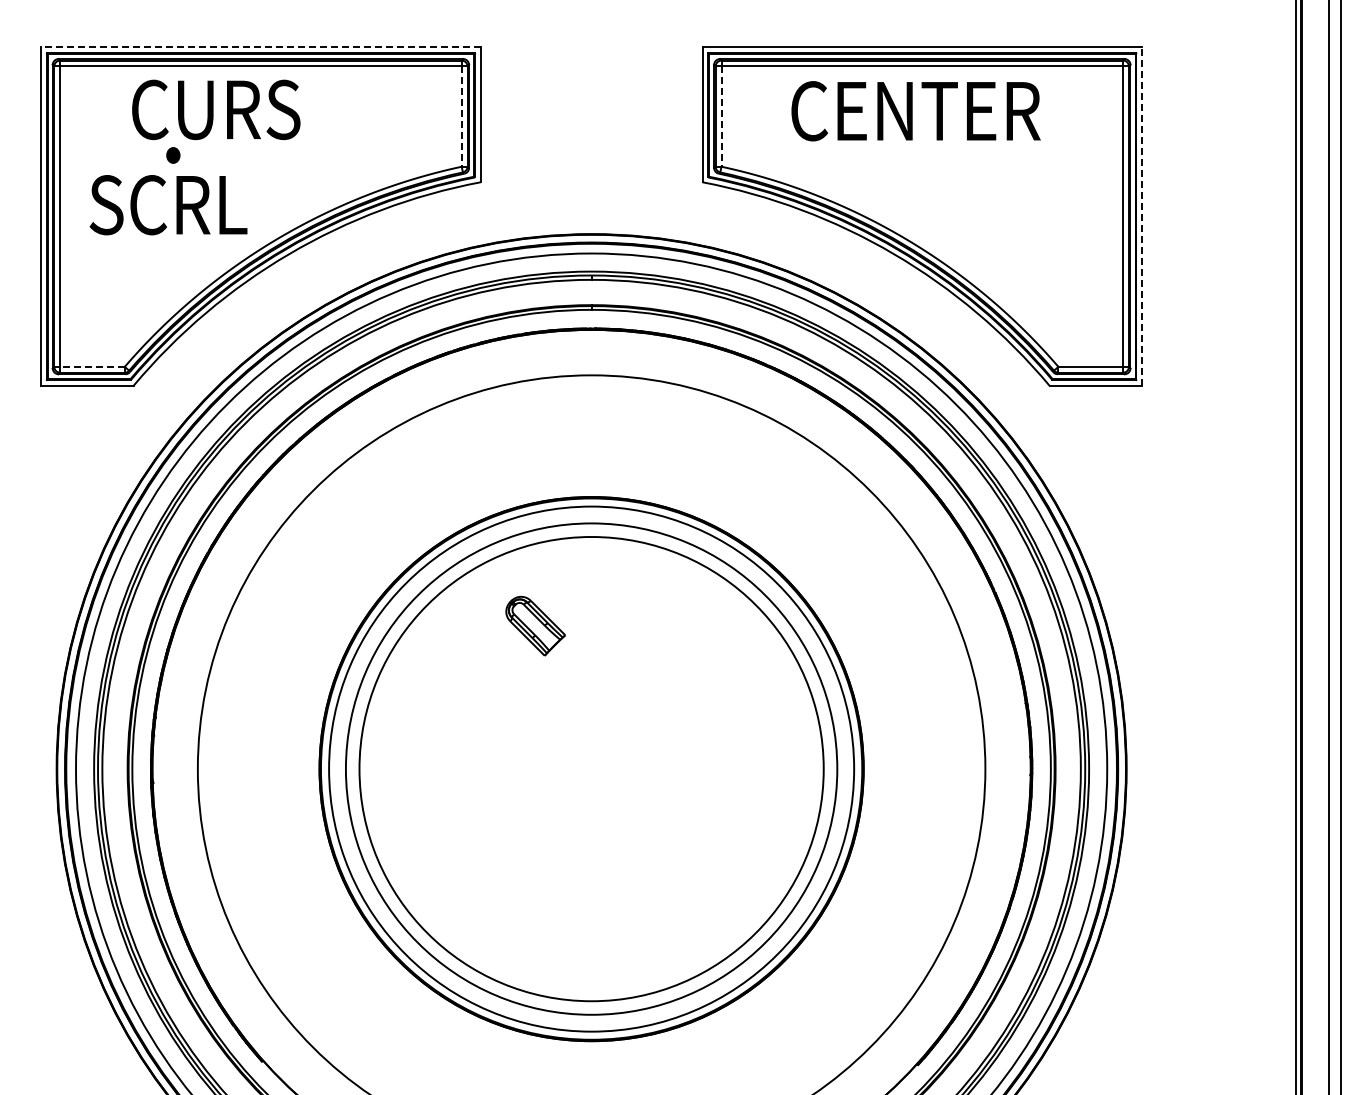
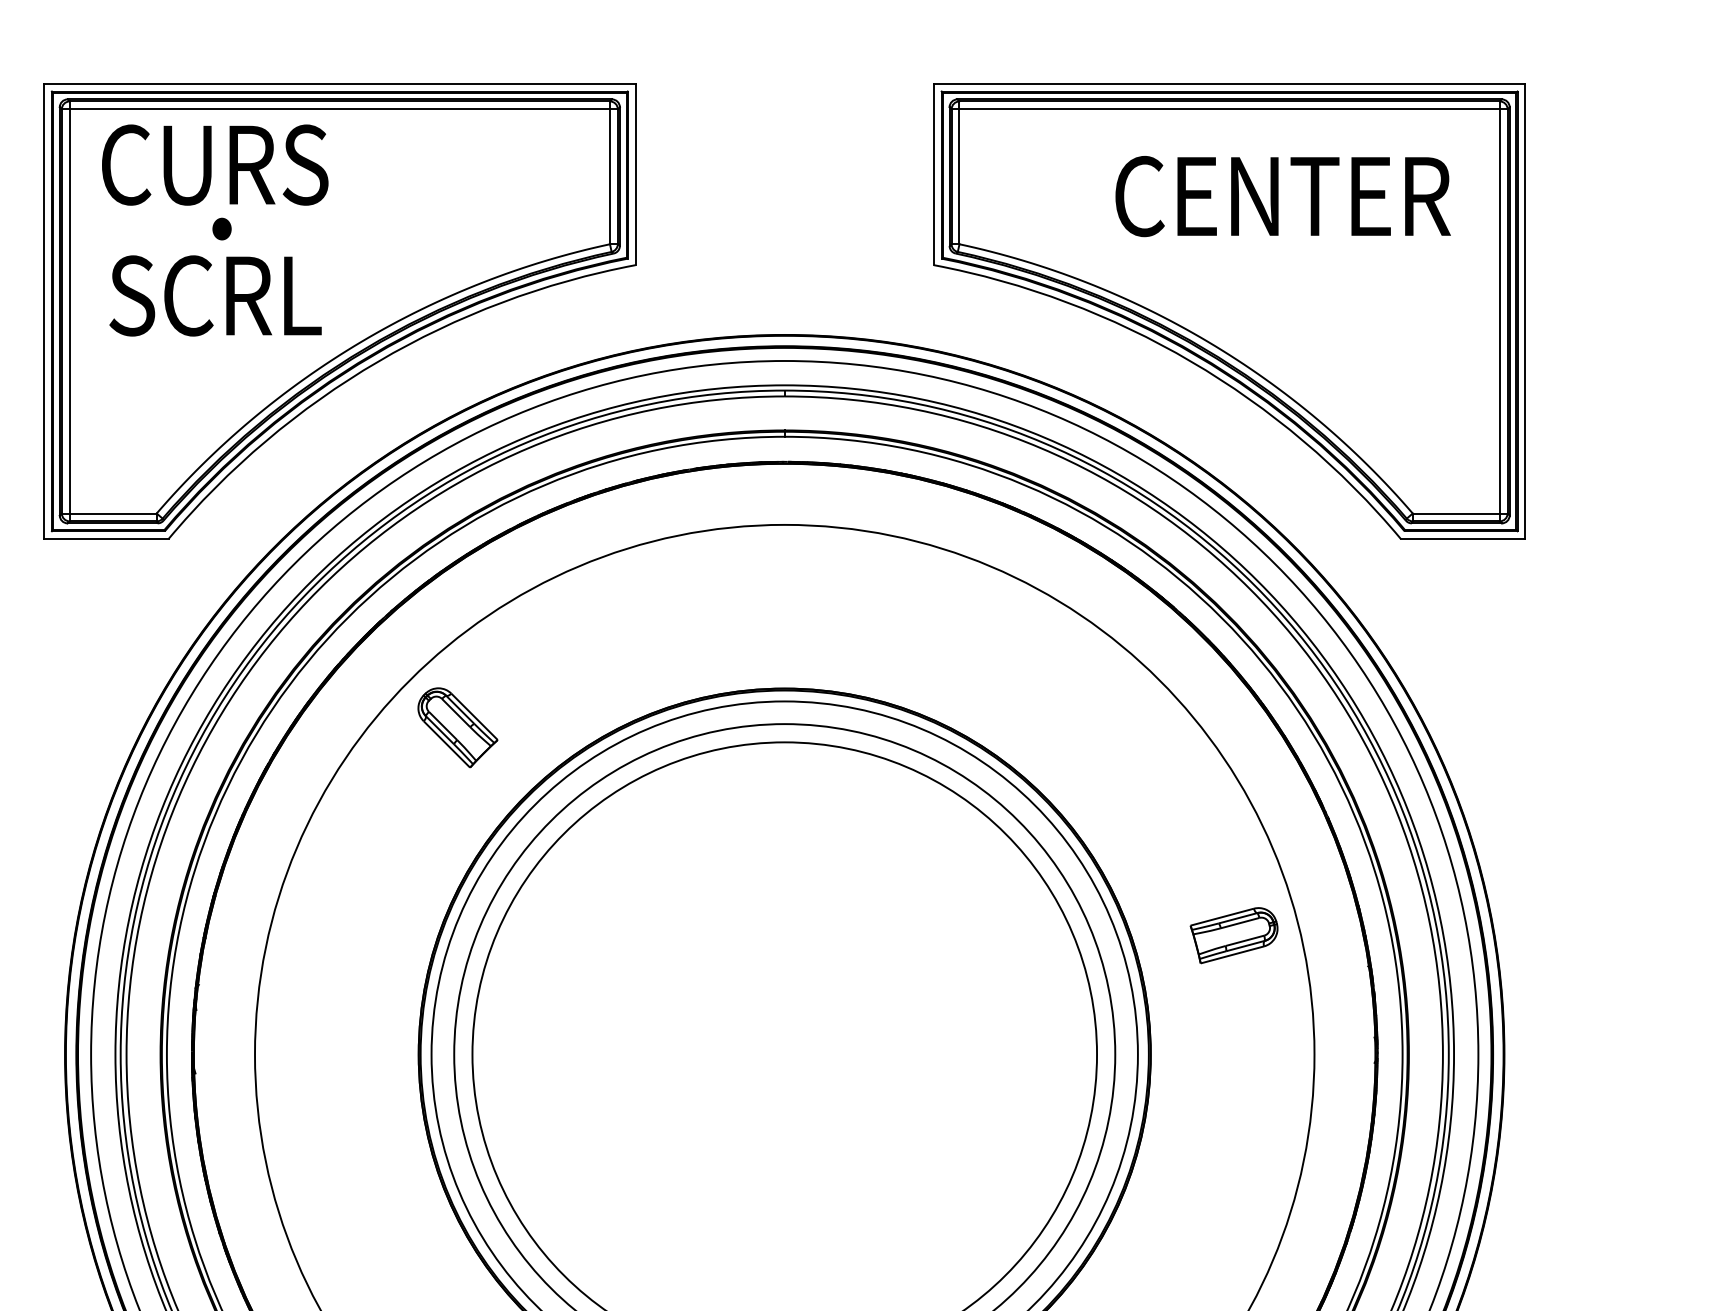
line: (260, 47) -> (339, 83), dashed -> solid
text: (216, 109) -> (215, 164), moved
text: (915, 111) -> (1282, 196), moved
line: (461, 117) -> (609, 178), dashed -> solid
line: (721, 117) -> (959, 178), dashed -> solid
line: (1142, 216) -> (1525, 311), dashed -> solid
line: (91, 366) -> (111, 512), dashed -> solid
part: (535, 625) -> (457, 726), moved
part: (925, 680) -> (1233, 935), added

